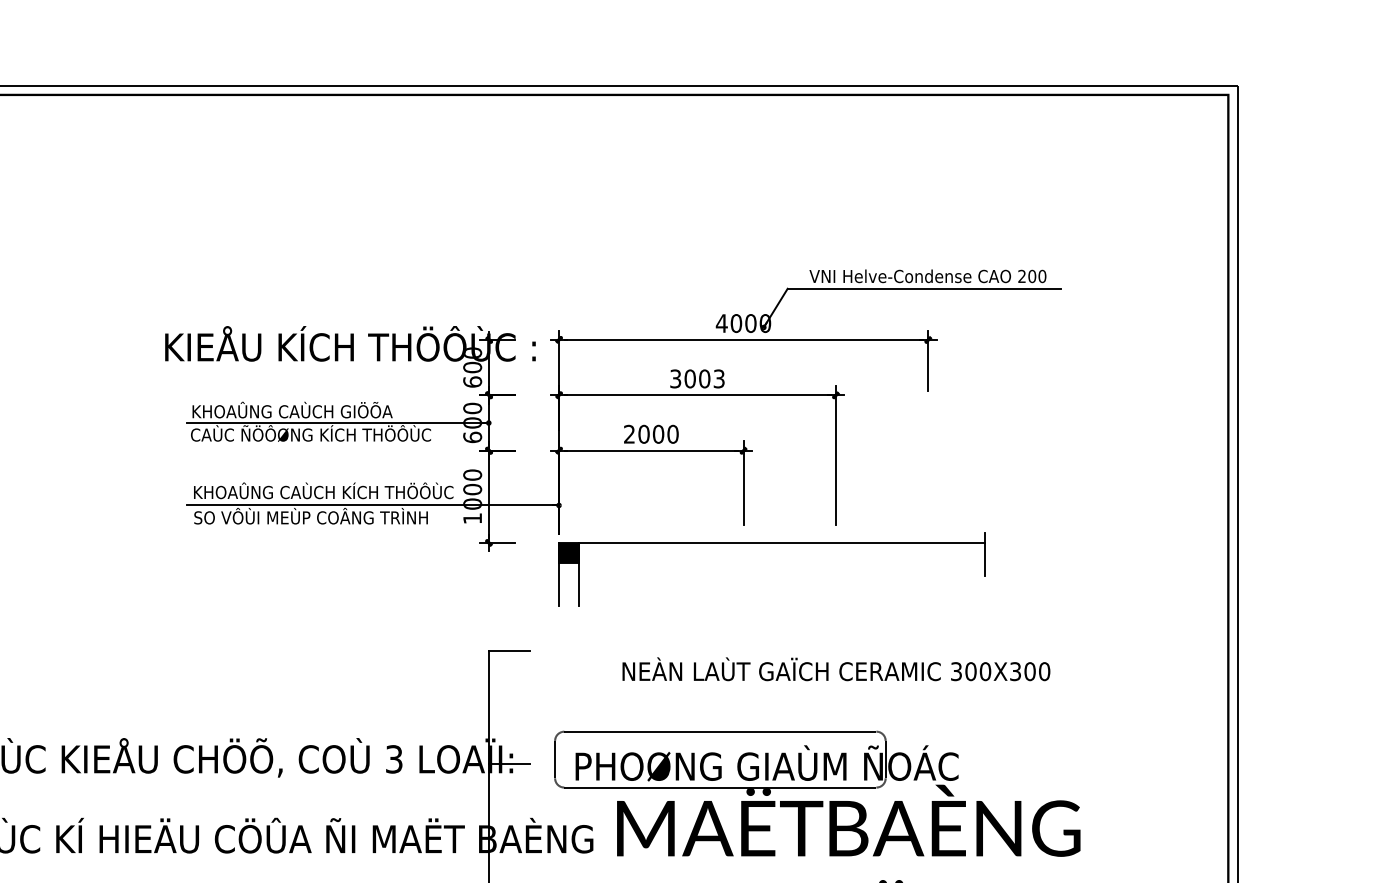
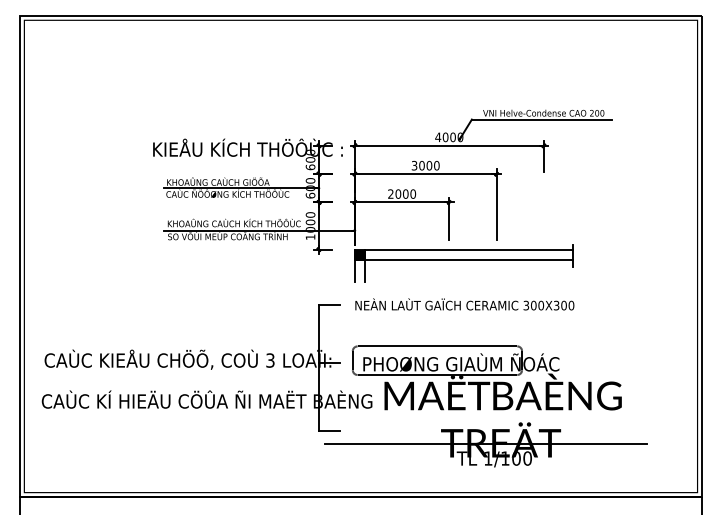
text: (718, 378) -> (436, 165), 3003 -> 3000
line: (771, 563) -> (463, 260), added
text: (835, 669) -> (464, 304), moved

